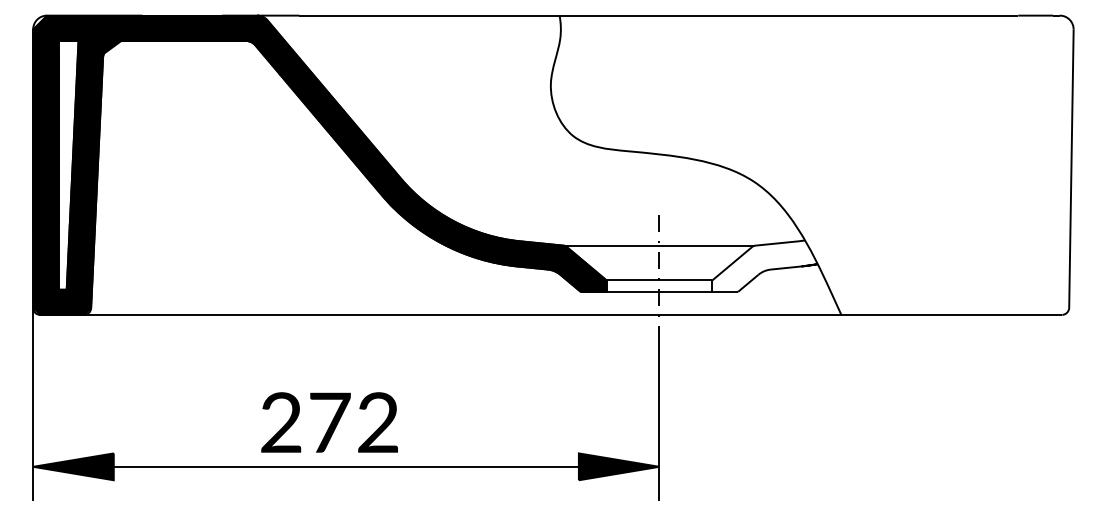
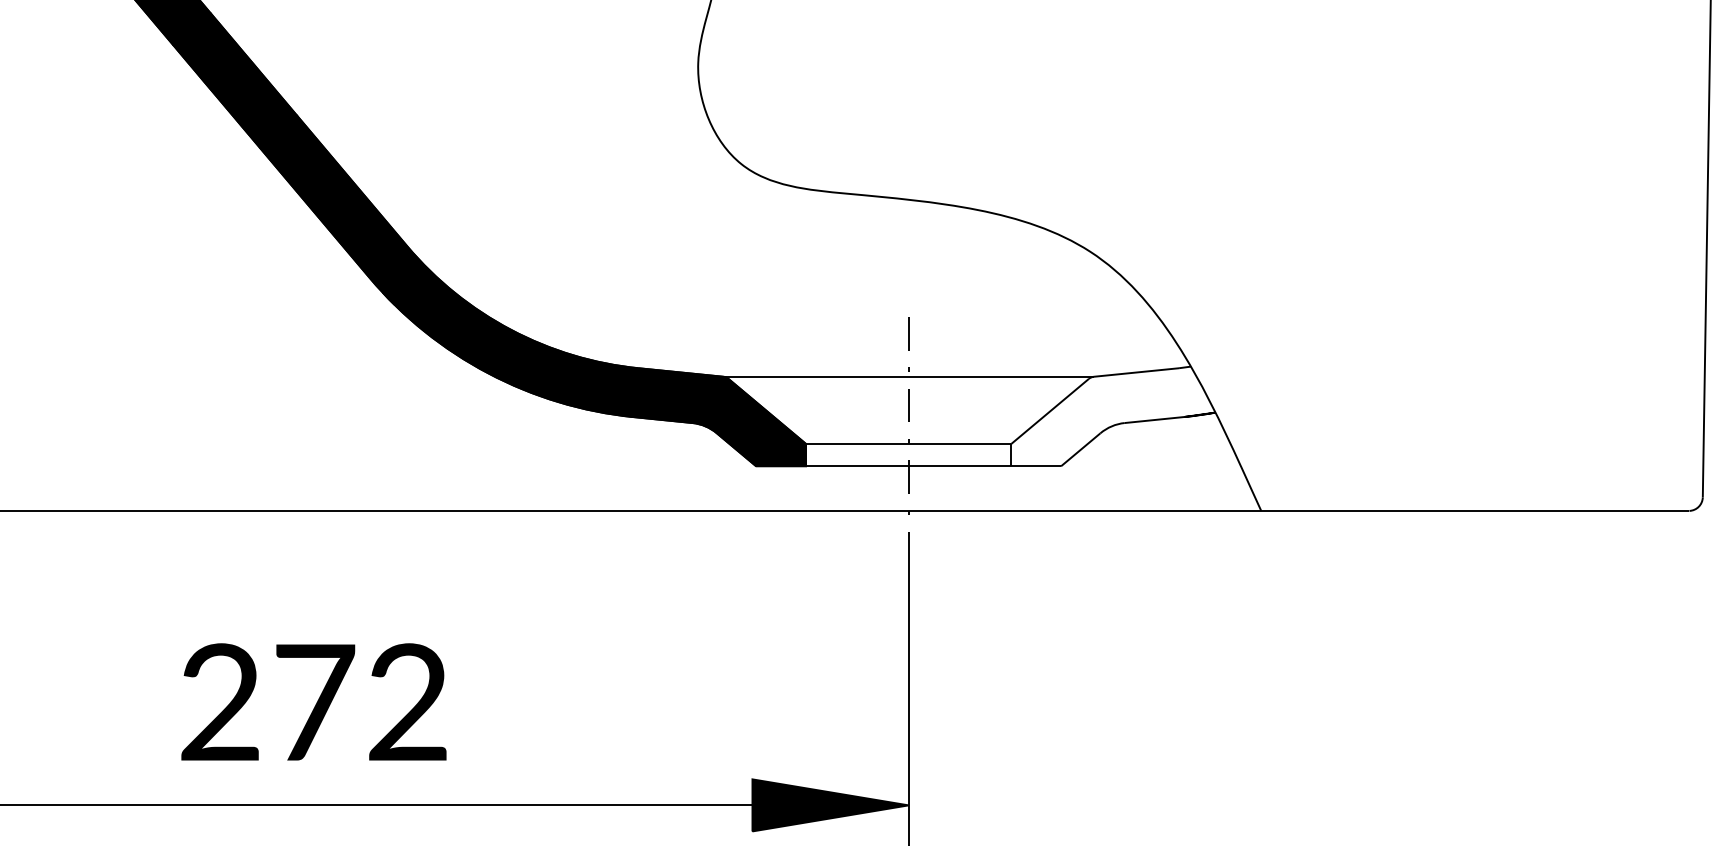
text: (329, 422) -> (313, 702), moved

